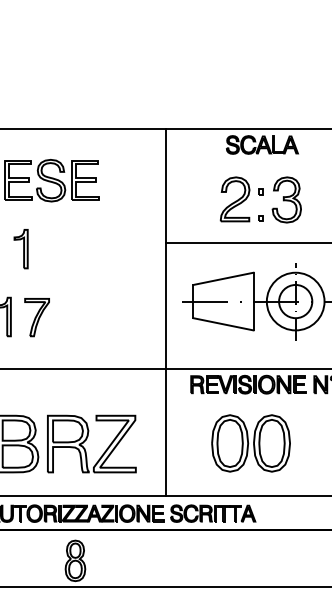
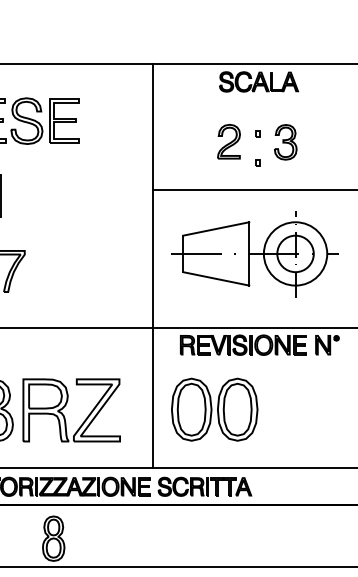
part: (234, 199) -> (228, 141), size x0.7
part: (286, 199) -> (285, 141), size x0.7
part: (250, 443) -> (214, 409), moved

